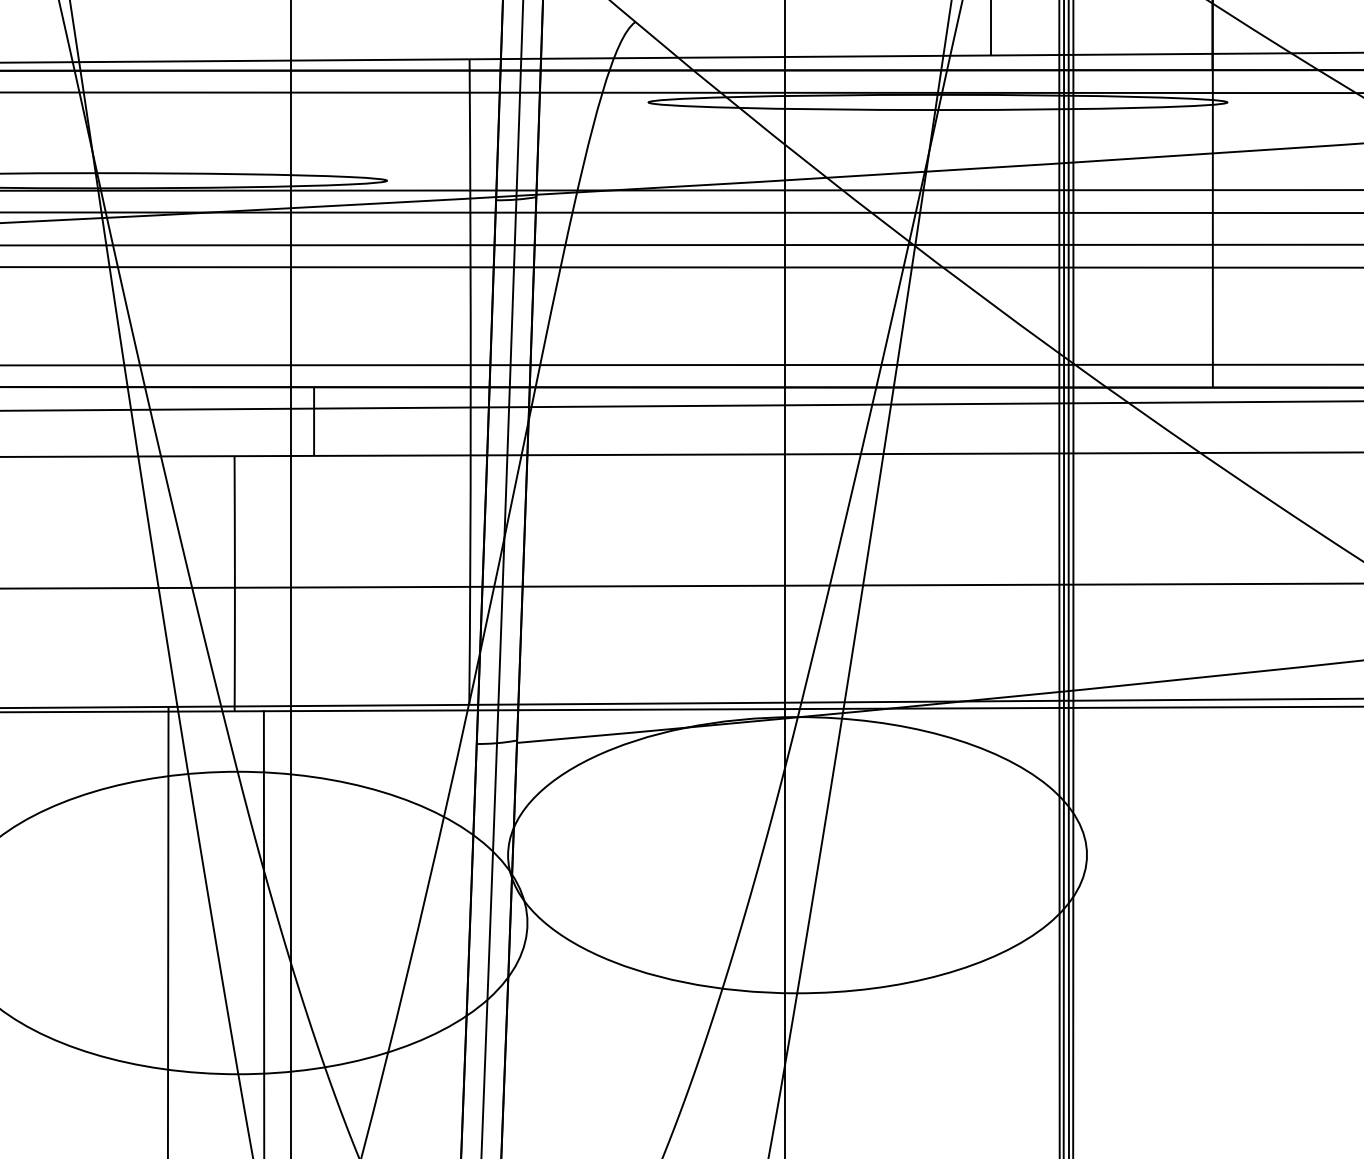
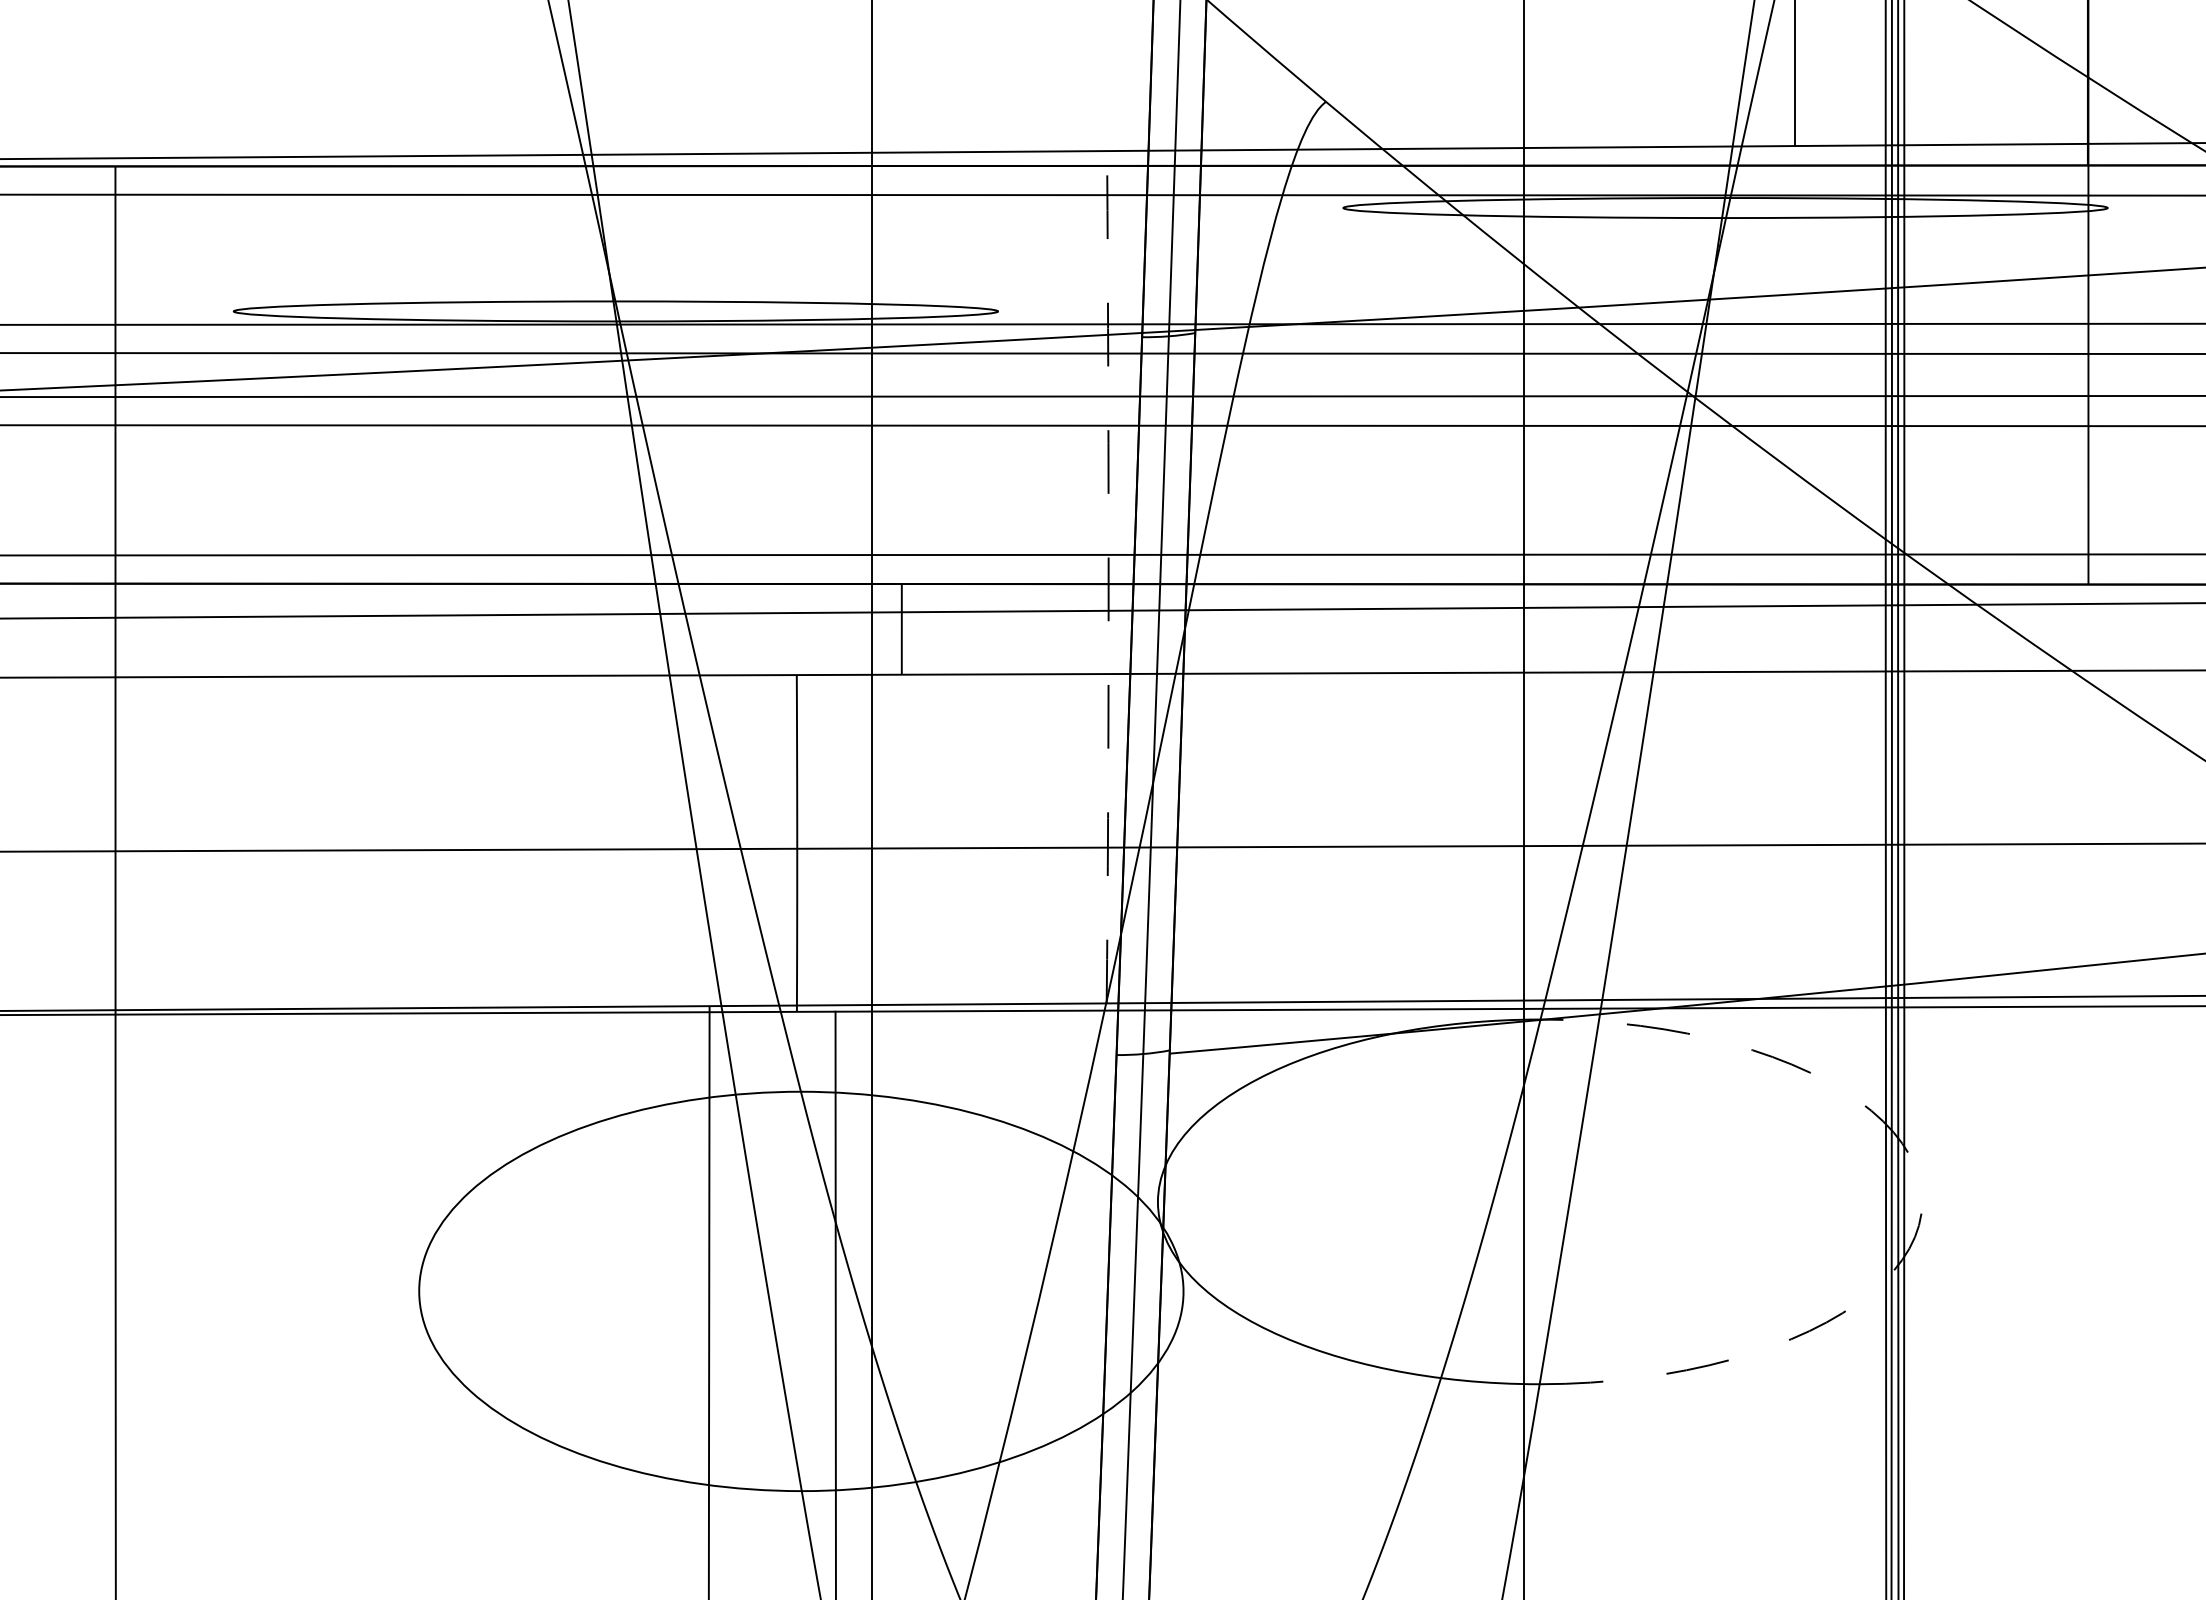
arc: (470, 386) -> (1108, 582), solid -> dashed
arc: (1087, 854) -> (1922, 1201), solid -> dashed

